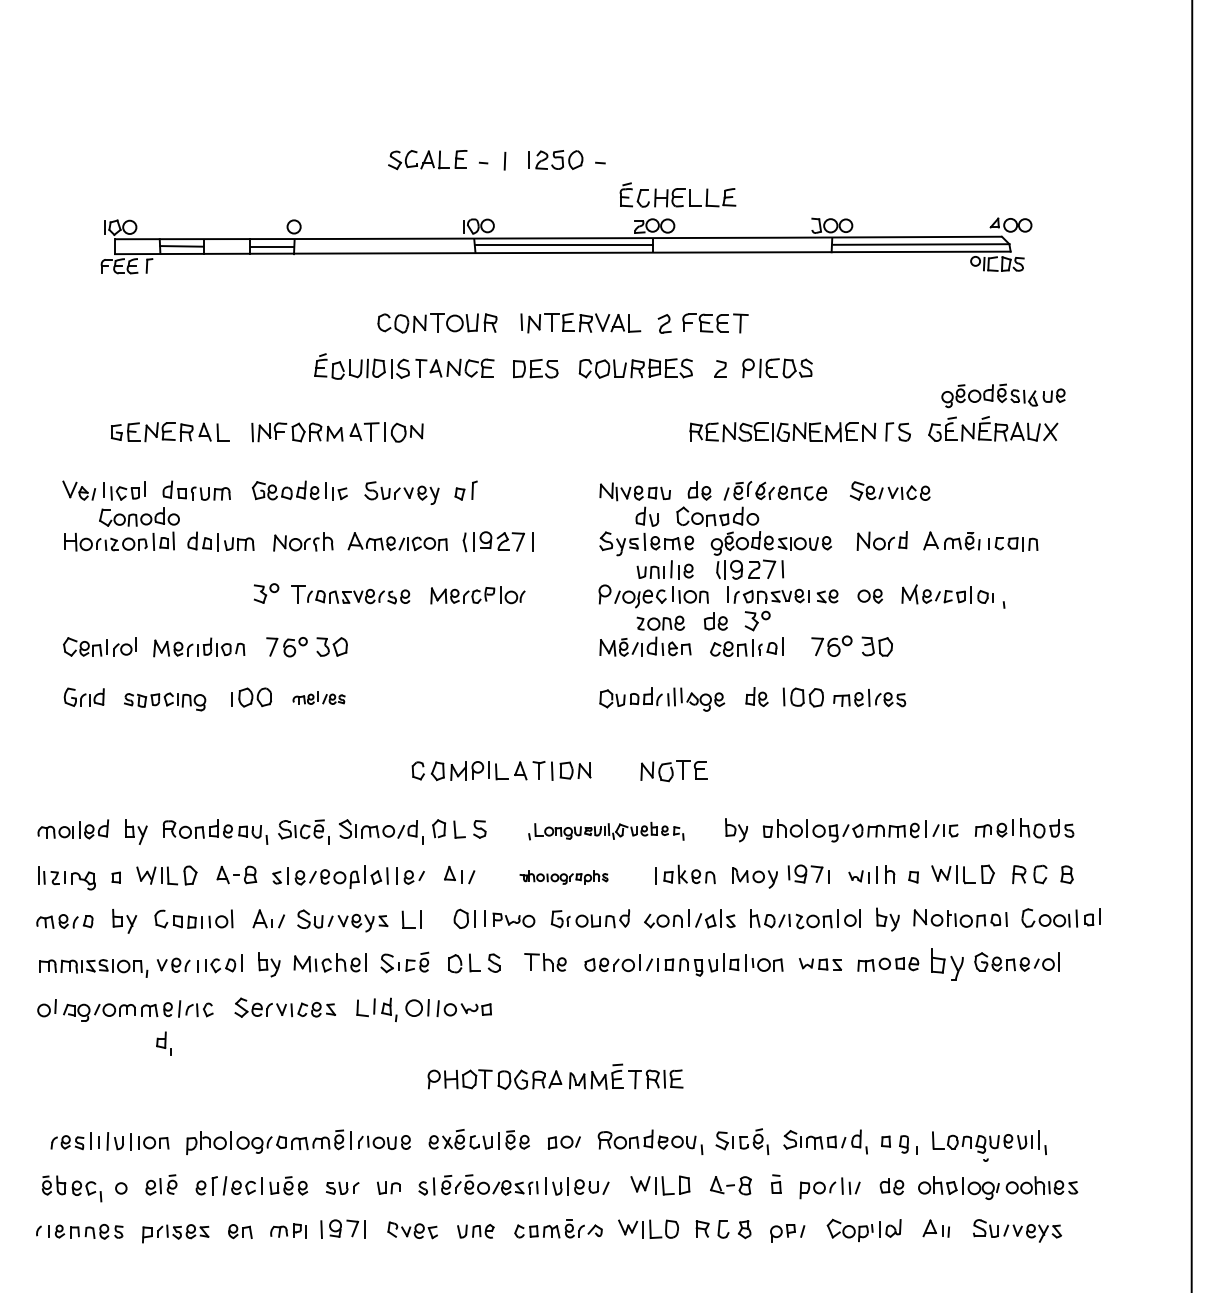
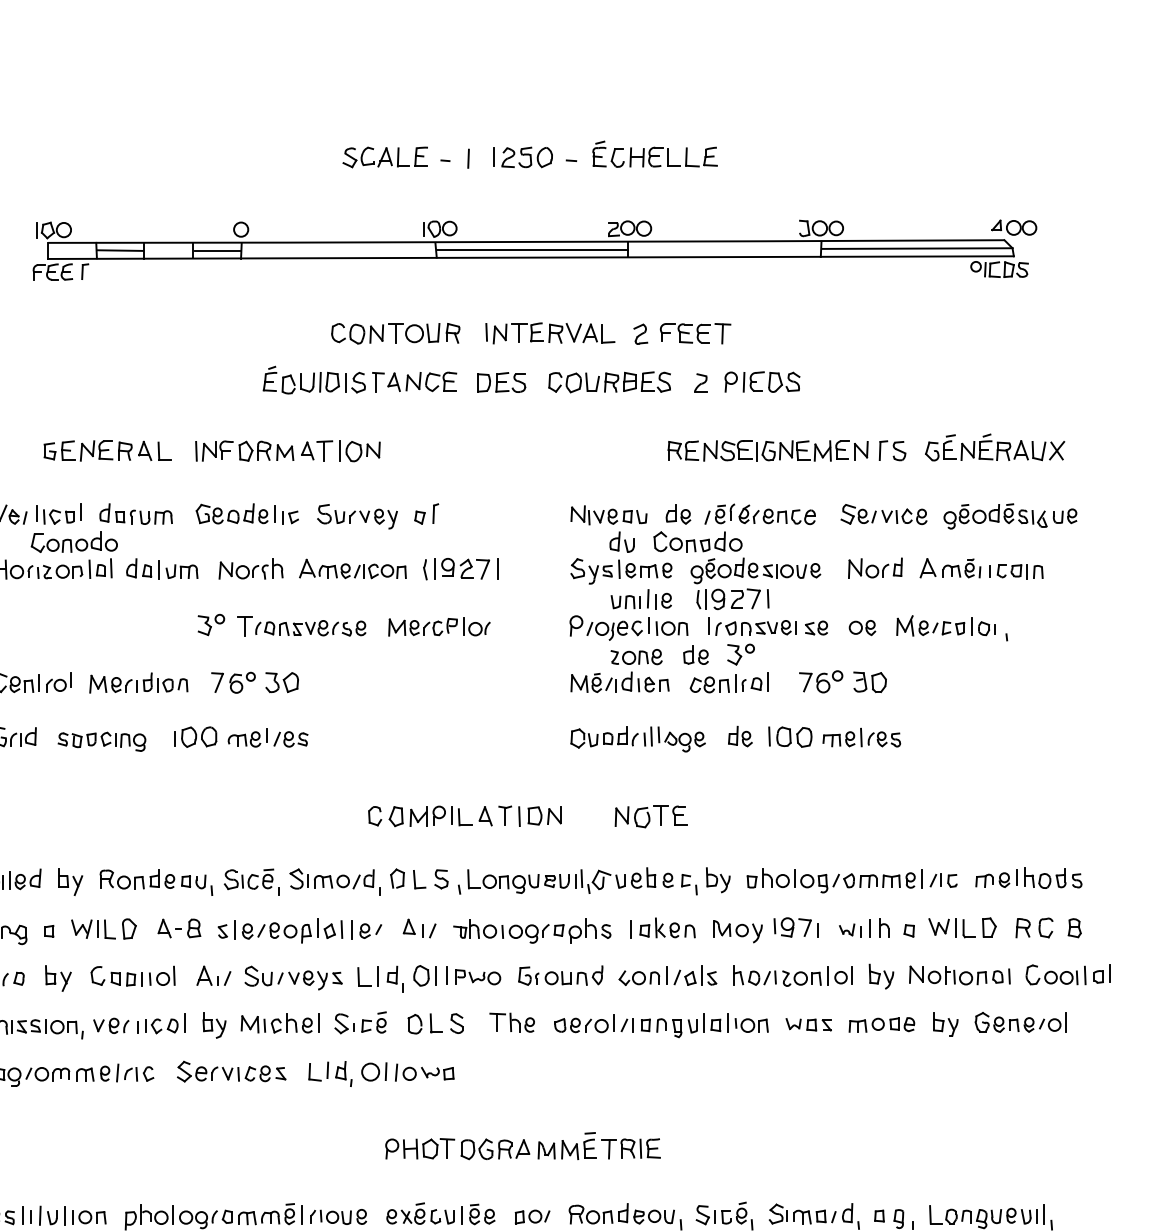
part: (677, 194) -> (654, 153), moved
part: (1003, 395) -> (1010, 516), moved
part: (318, 698) -> (267, 738), size x1.43
part: (606, 831) -> (578, 881), size x1.43
part: (563, 877) -> (531, 931), size x1.67
part: (947, 963) -> (945, 1023), size x0.71
part: (163, 1043) -> (394, 978), moved

